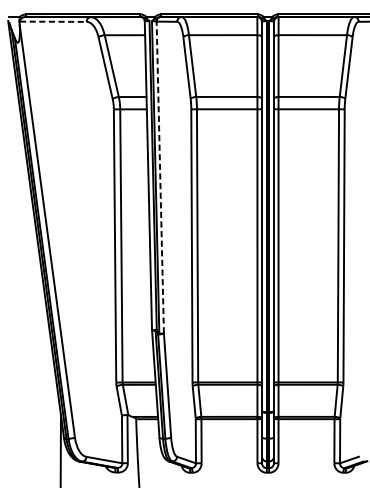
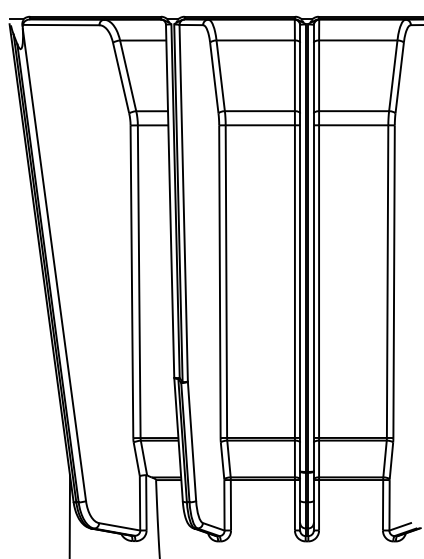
line: (53, 22) -> (61, 25), dashed -> solid
line: (160, 176) -> (183, 202), dashed -> solid

